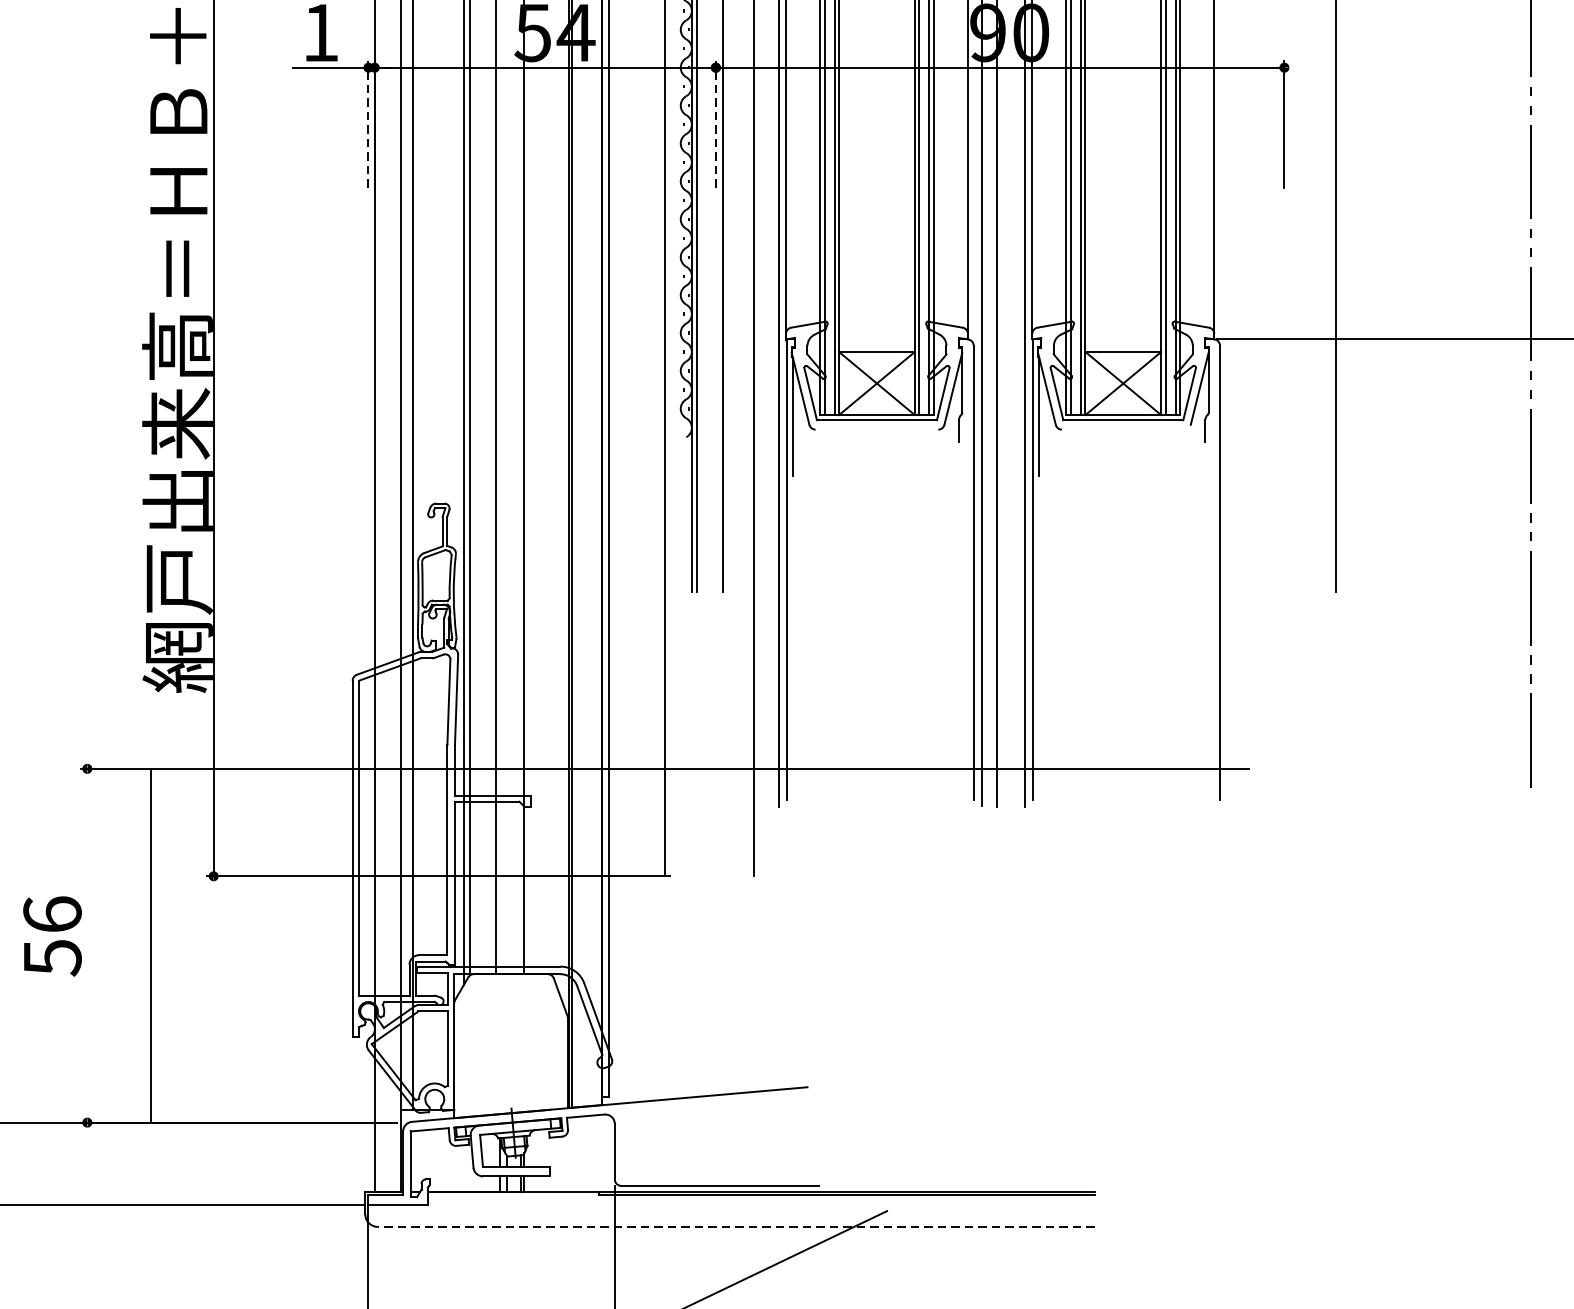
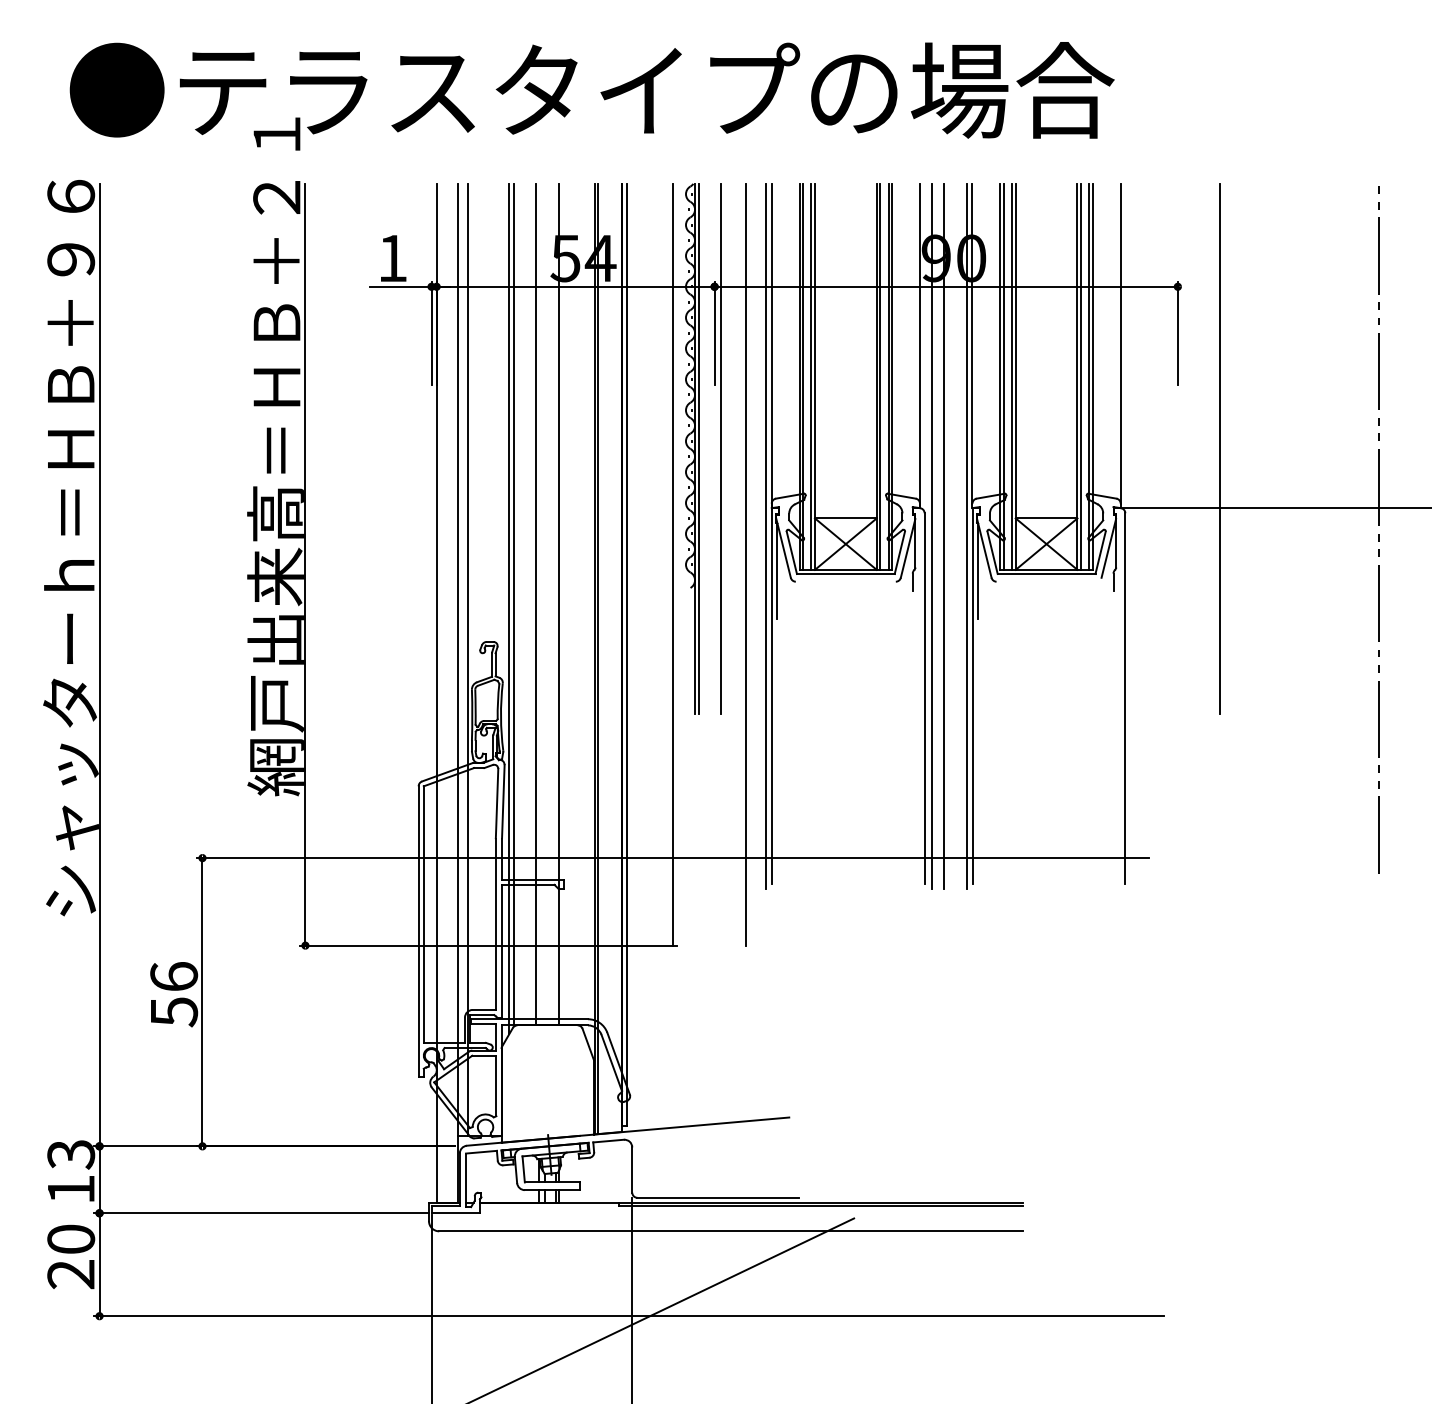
line: (368, 123) -> (431, 332), dashed -> solid
line: (715, 123) -> (714, 332), dashed -> solid
line: (151, 946) -> (202, 1002), moved
line: (735, 1227) -> (730, 1231), dashed -> solid

